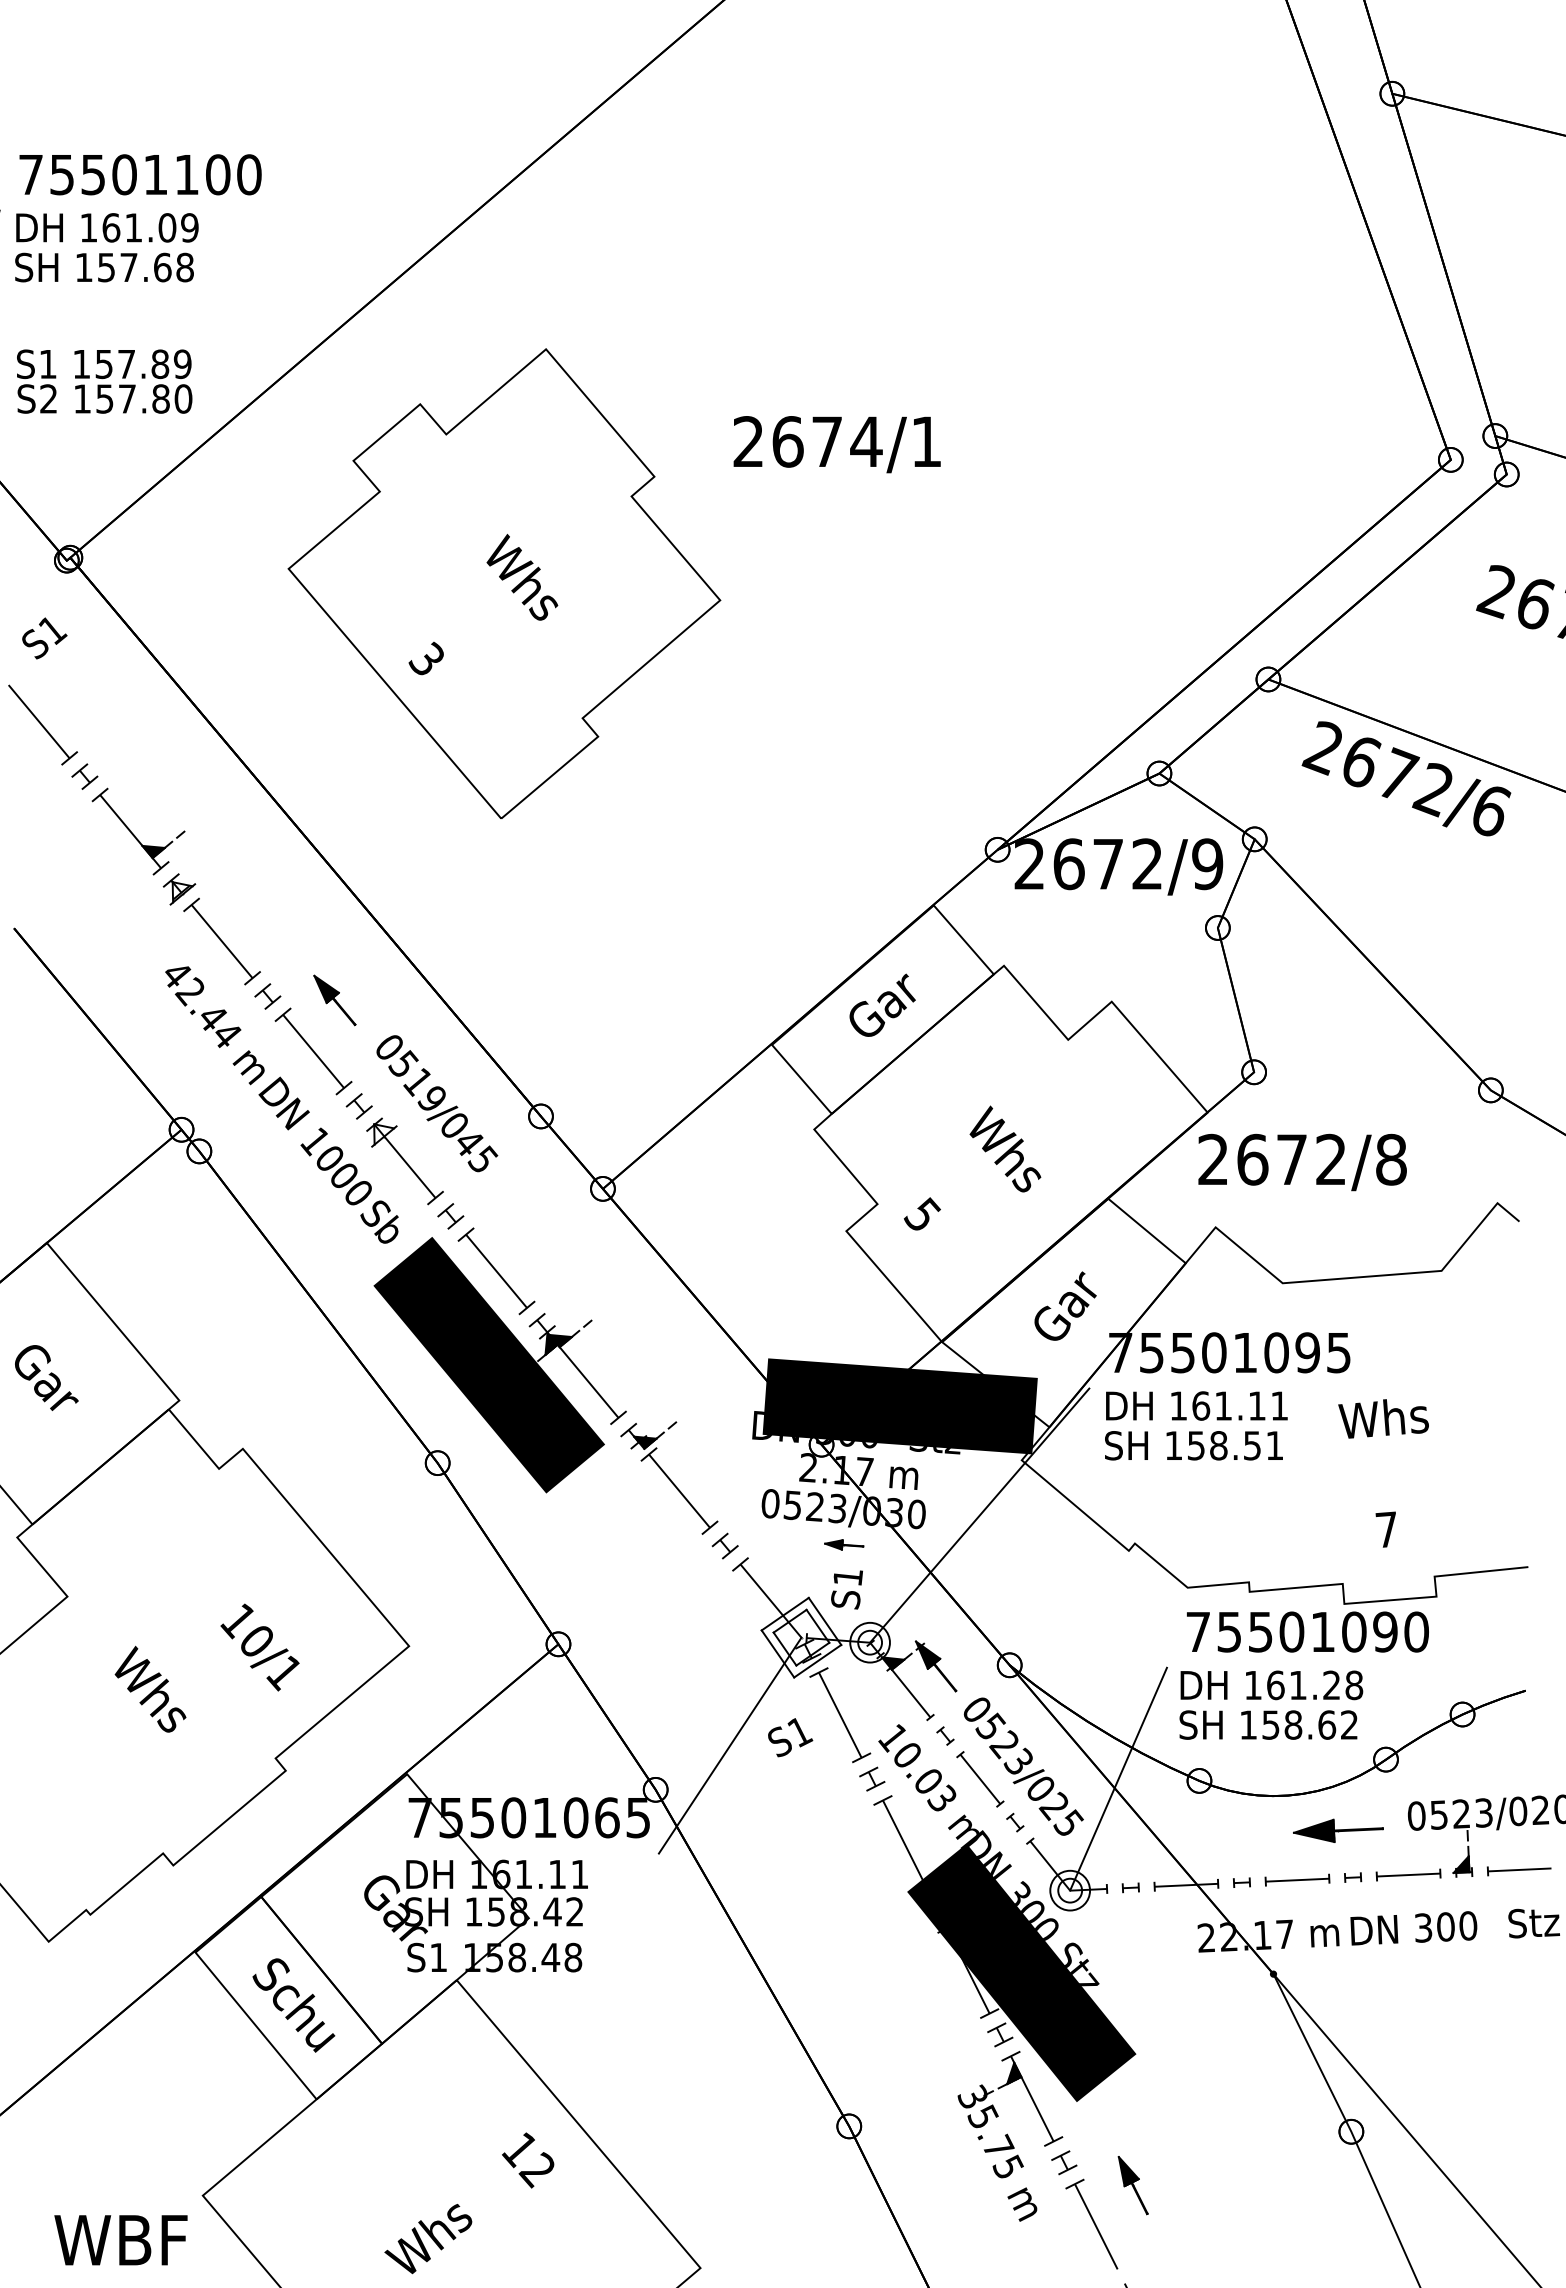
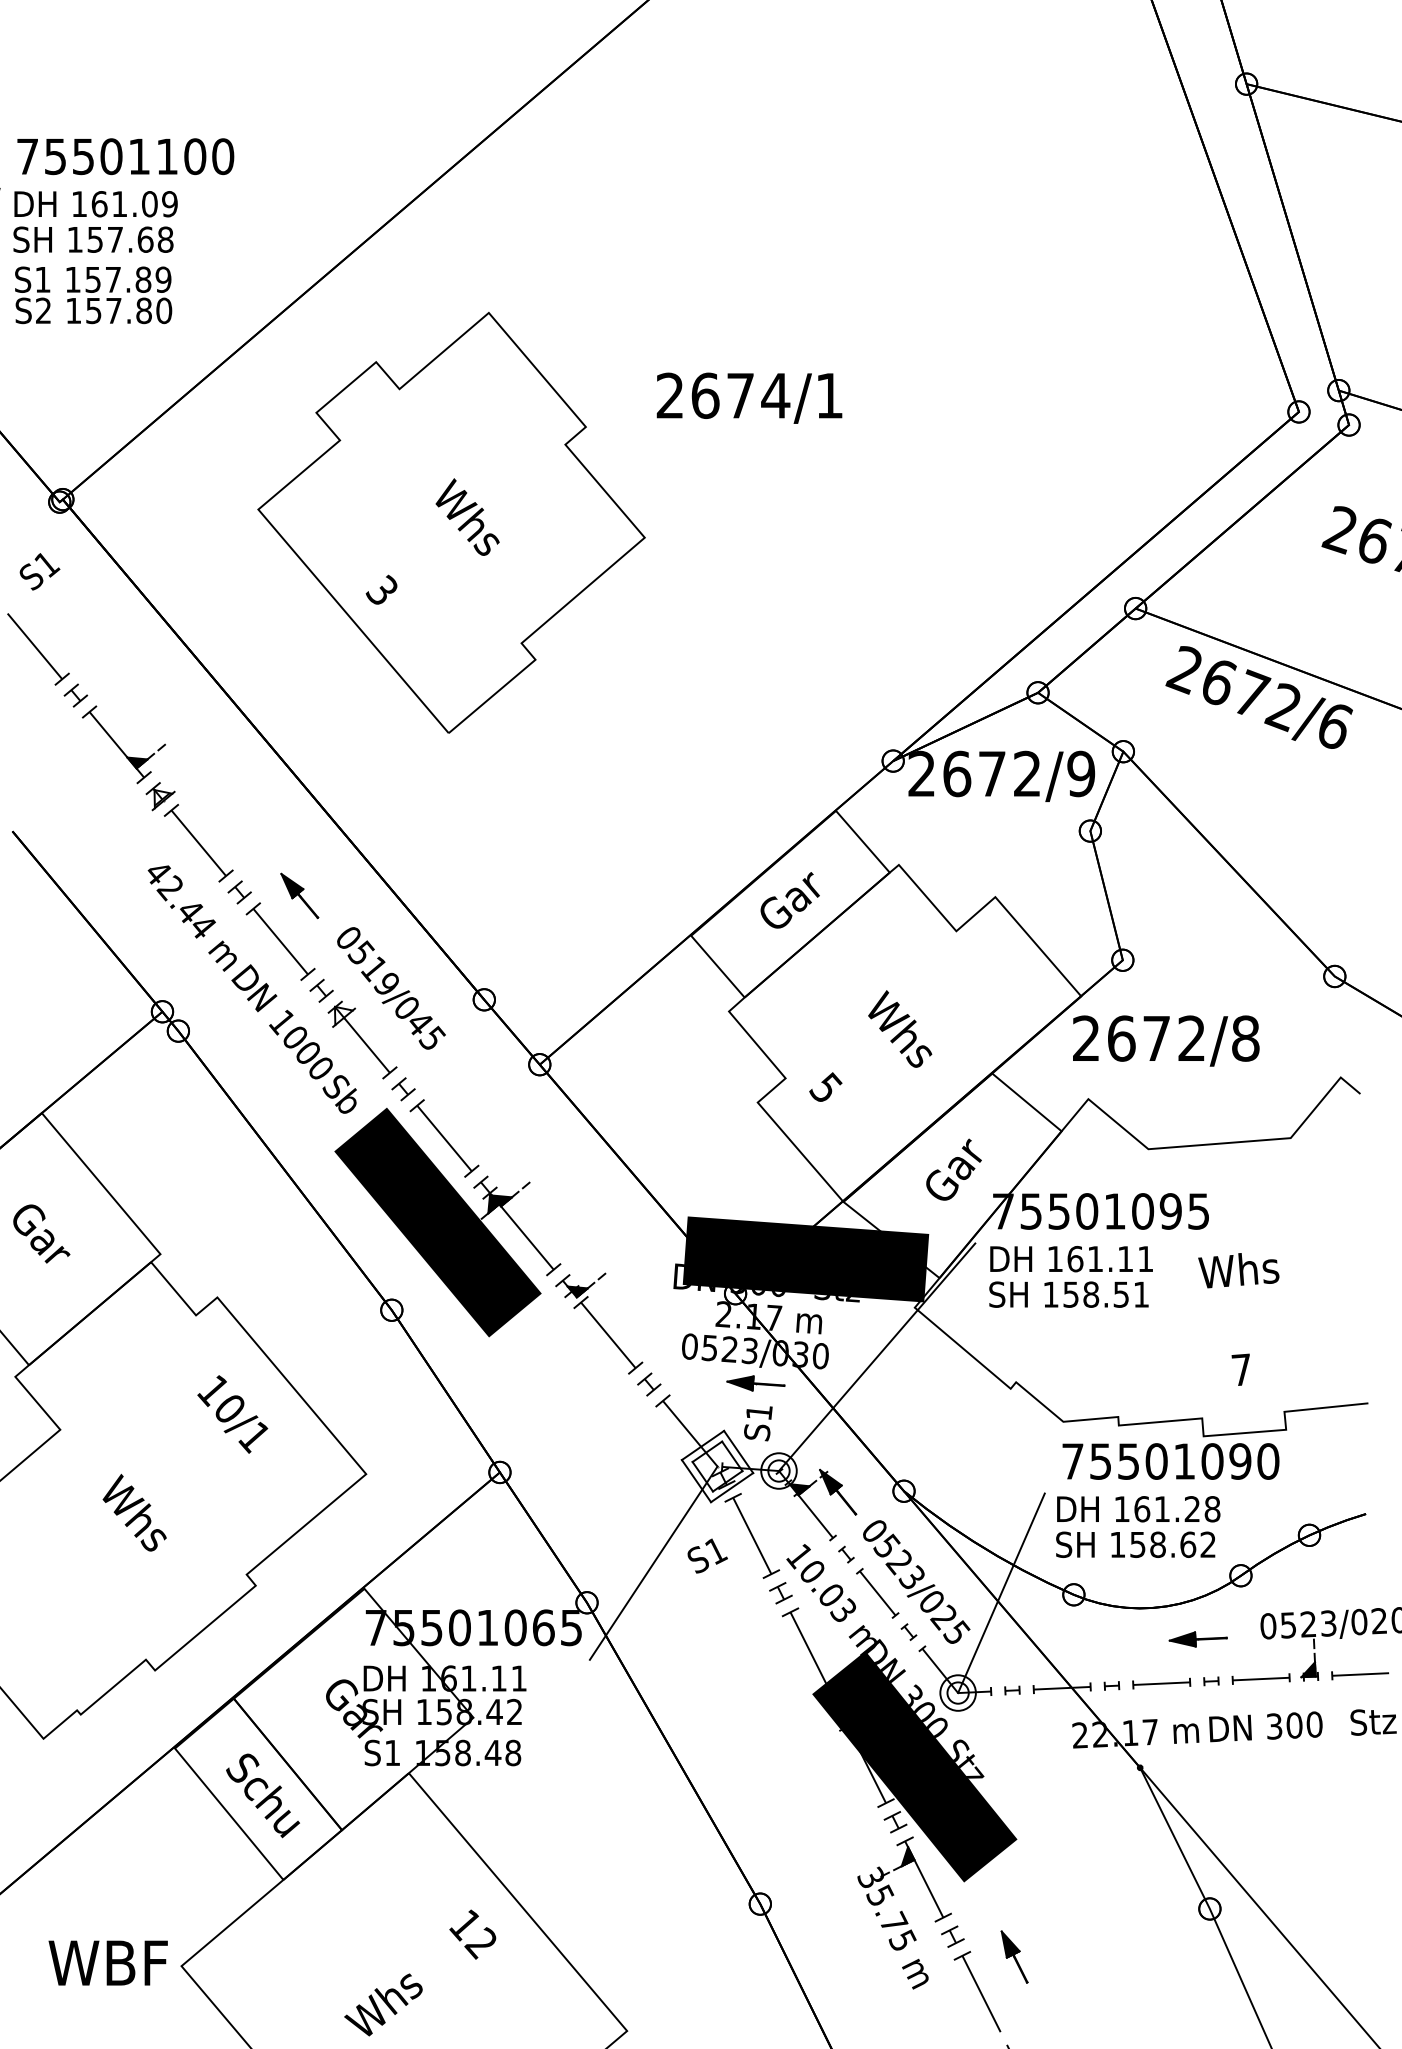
text: (104, 381) -> (93, 295), moved
part: (843, 1544) -> (755, 1383), size x1.67
text: (259, 1647) -> (232, 1414), moved
part: (1337, 1830) -> (1197, 1639), size x0.71
text: (120, 2240) -> (107, 1963), moved

